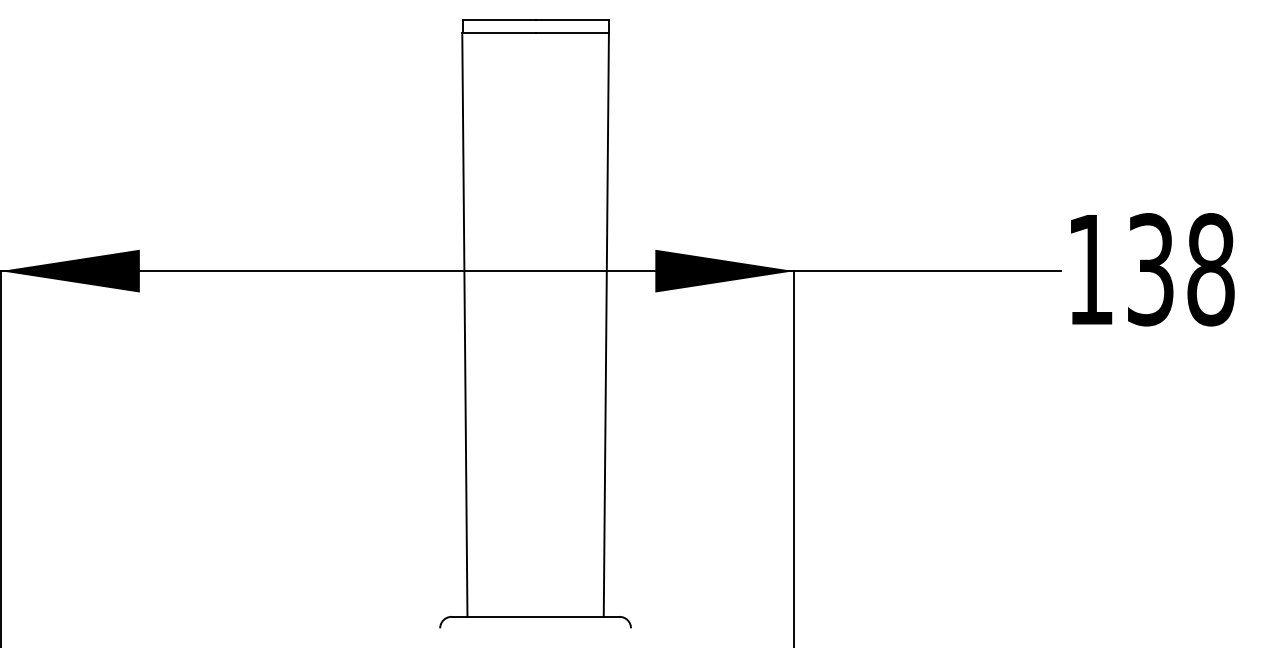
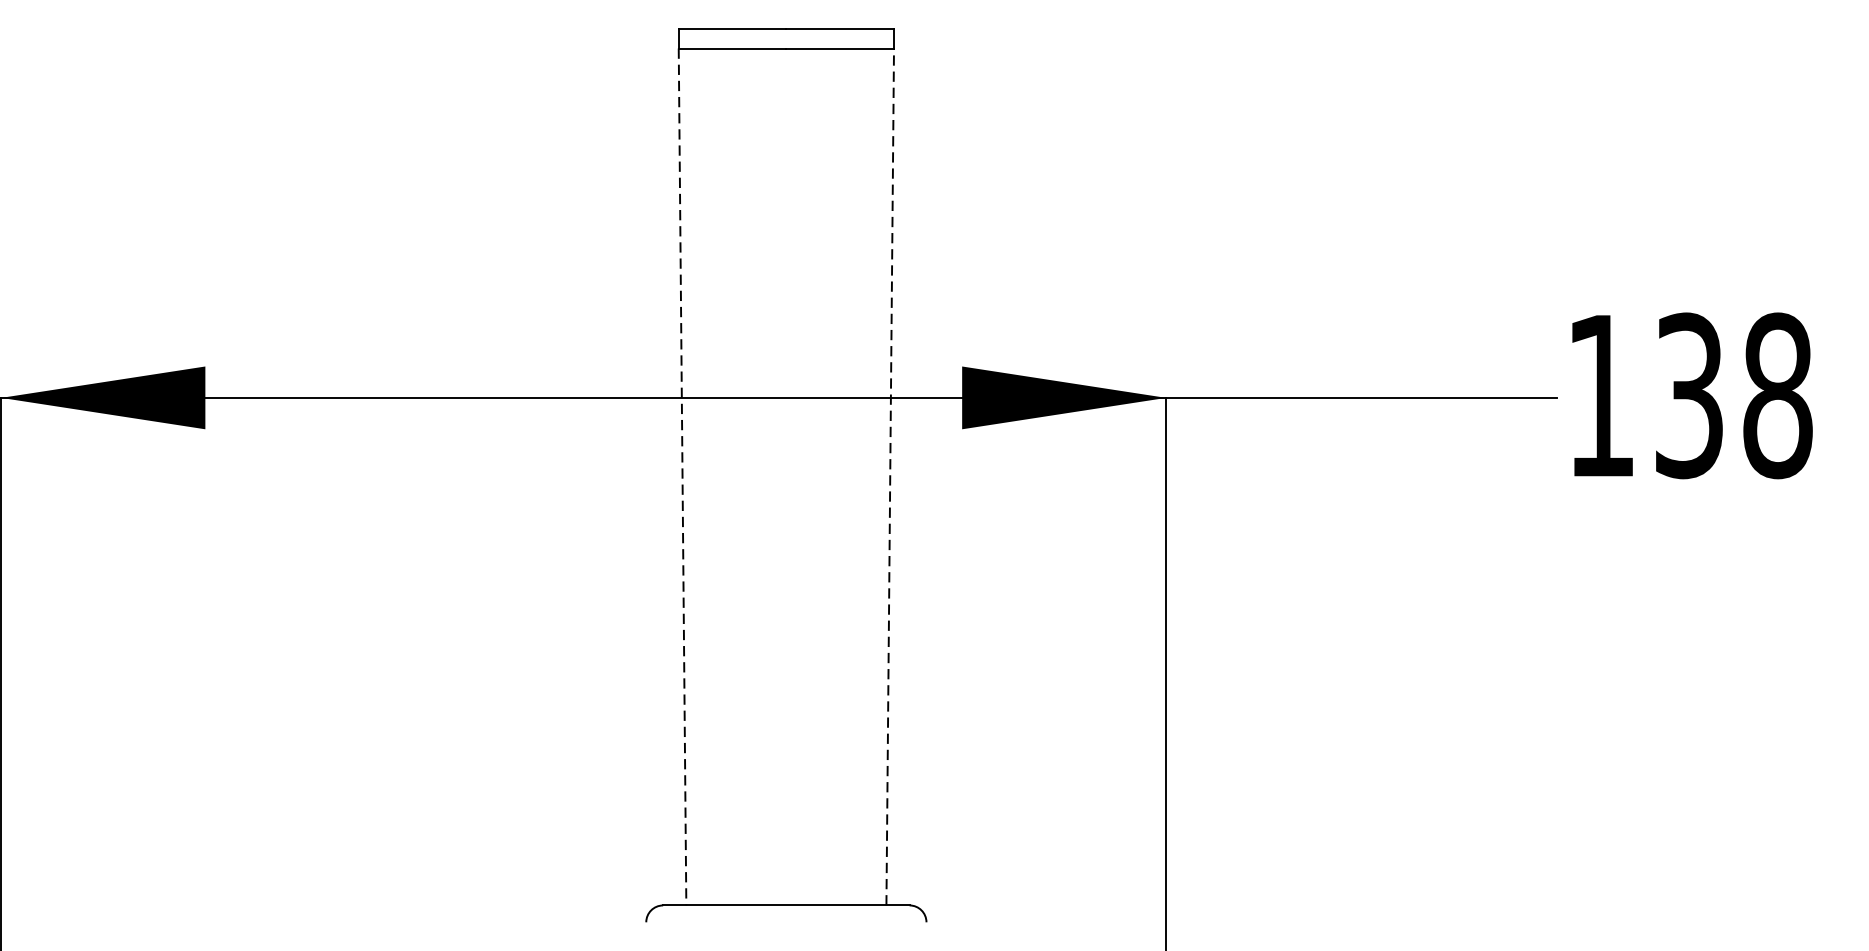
line: (464, 325) -> (681, 477), solid -> dashed
line: (606, 325) -> (890, 477), solid -> dashed

